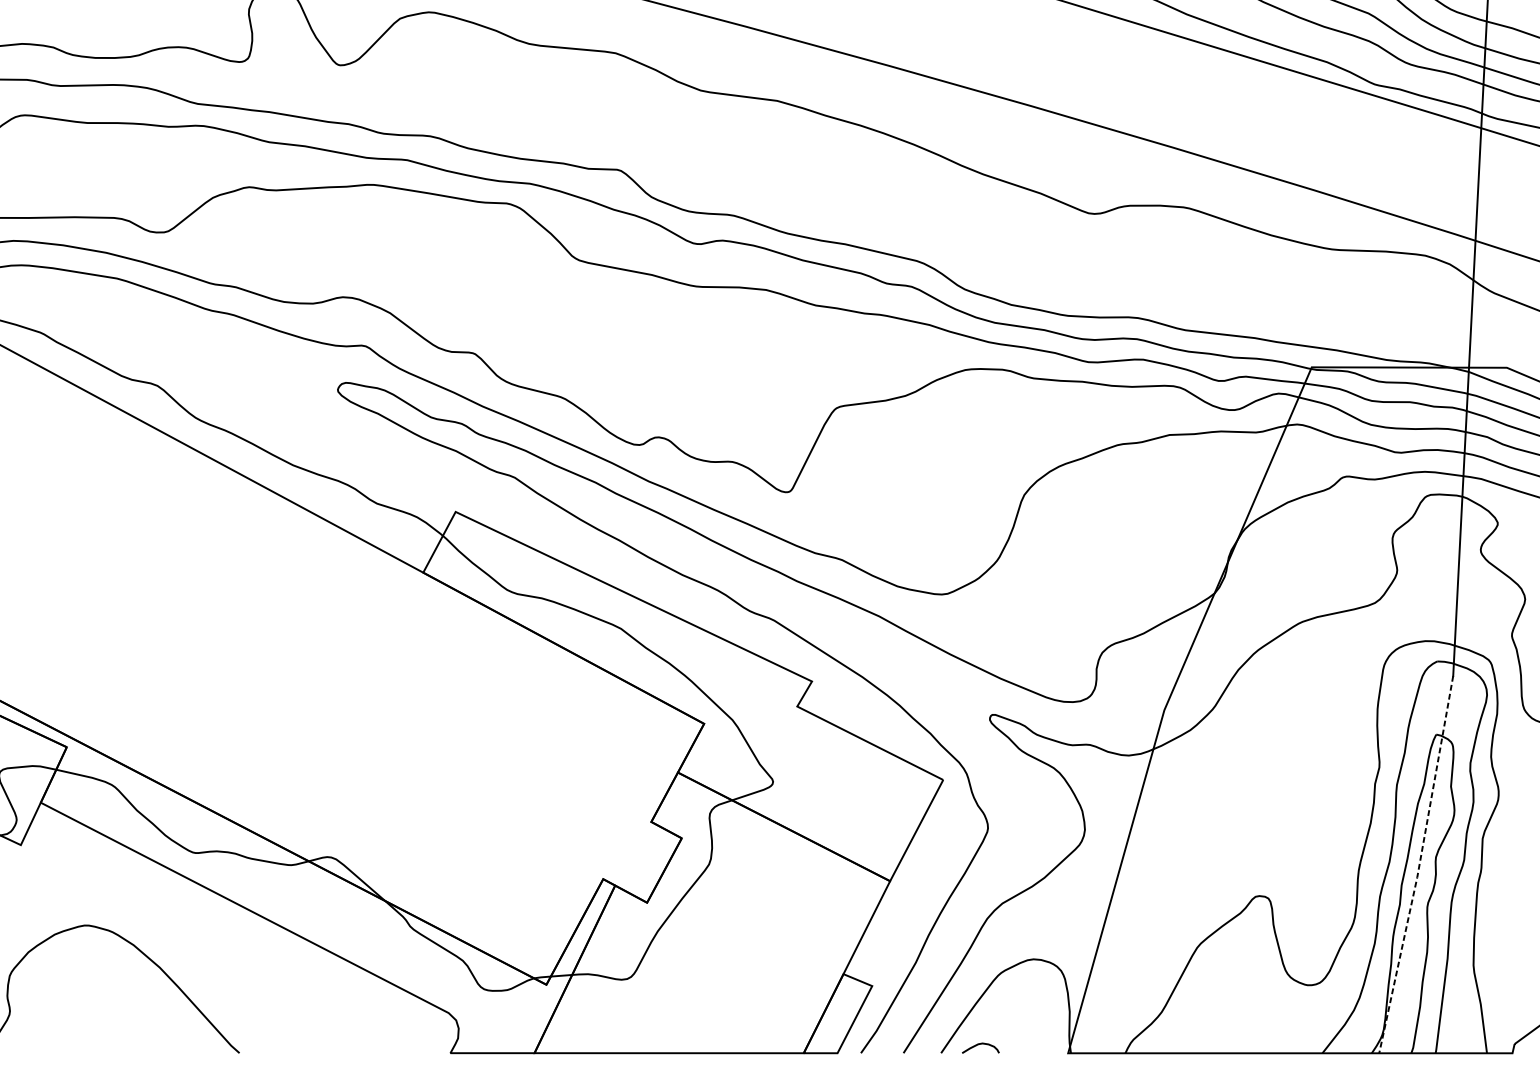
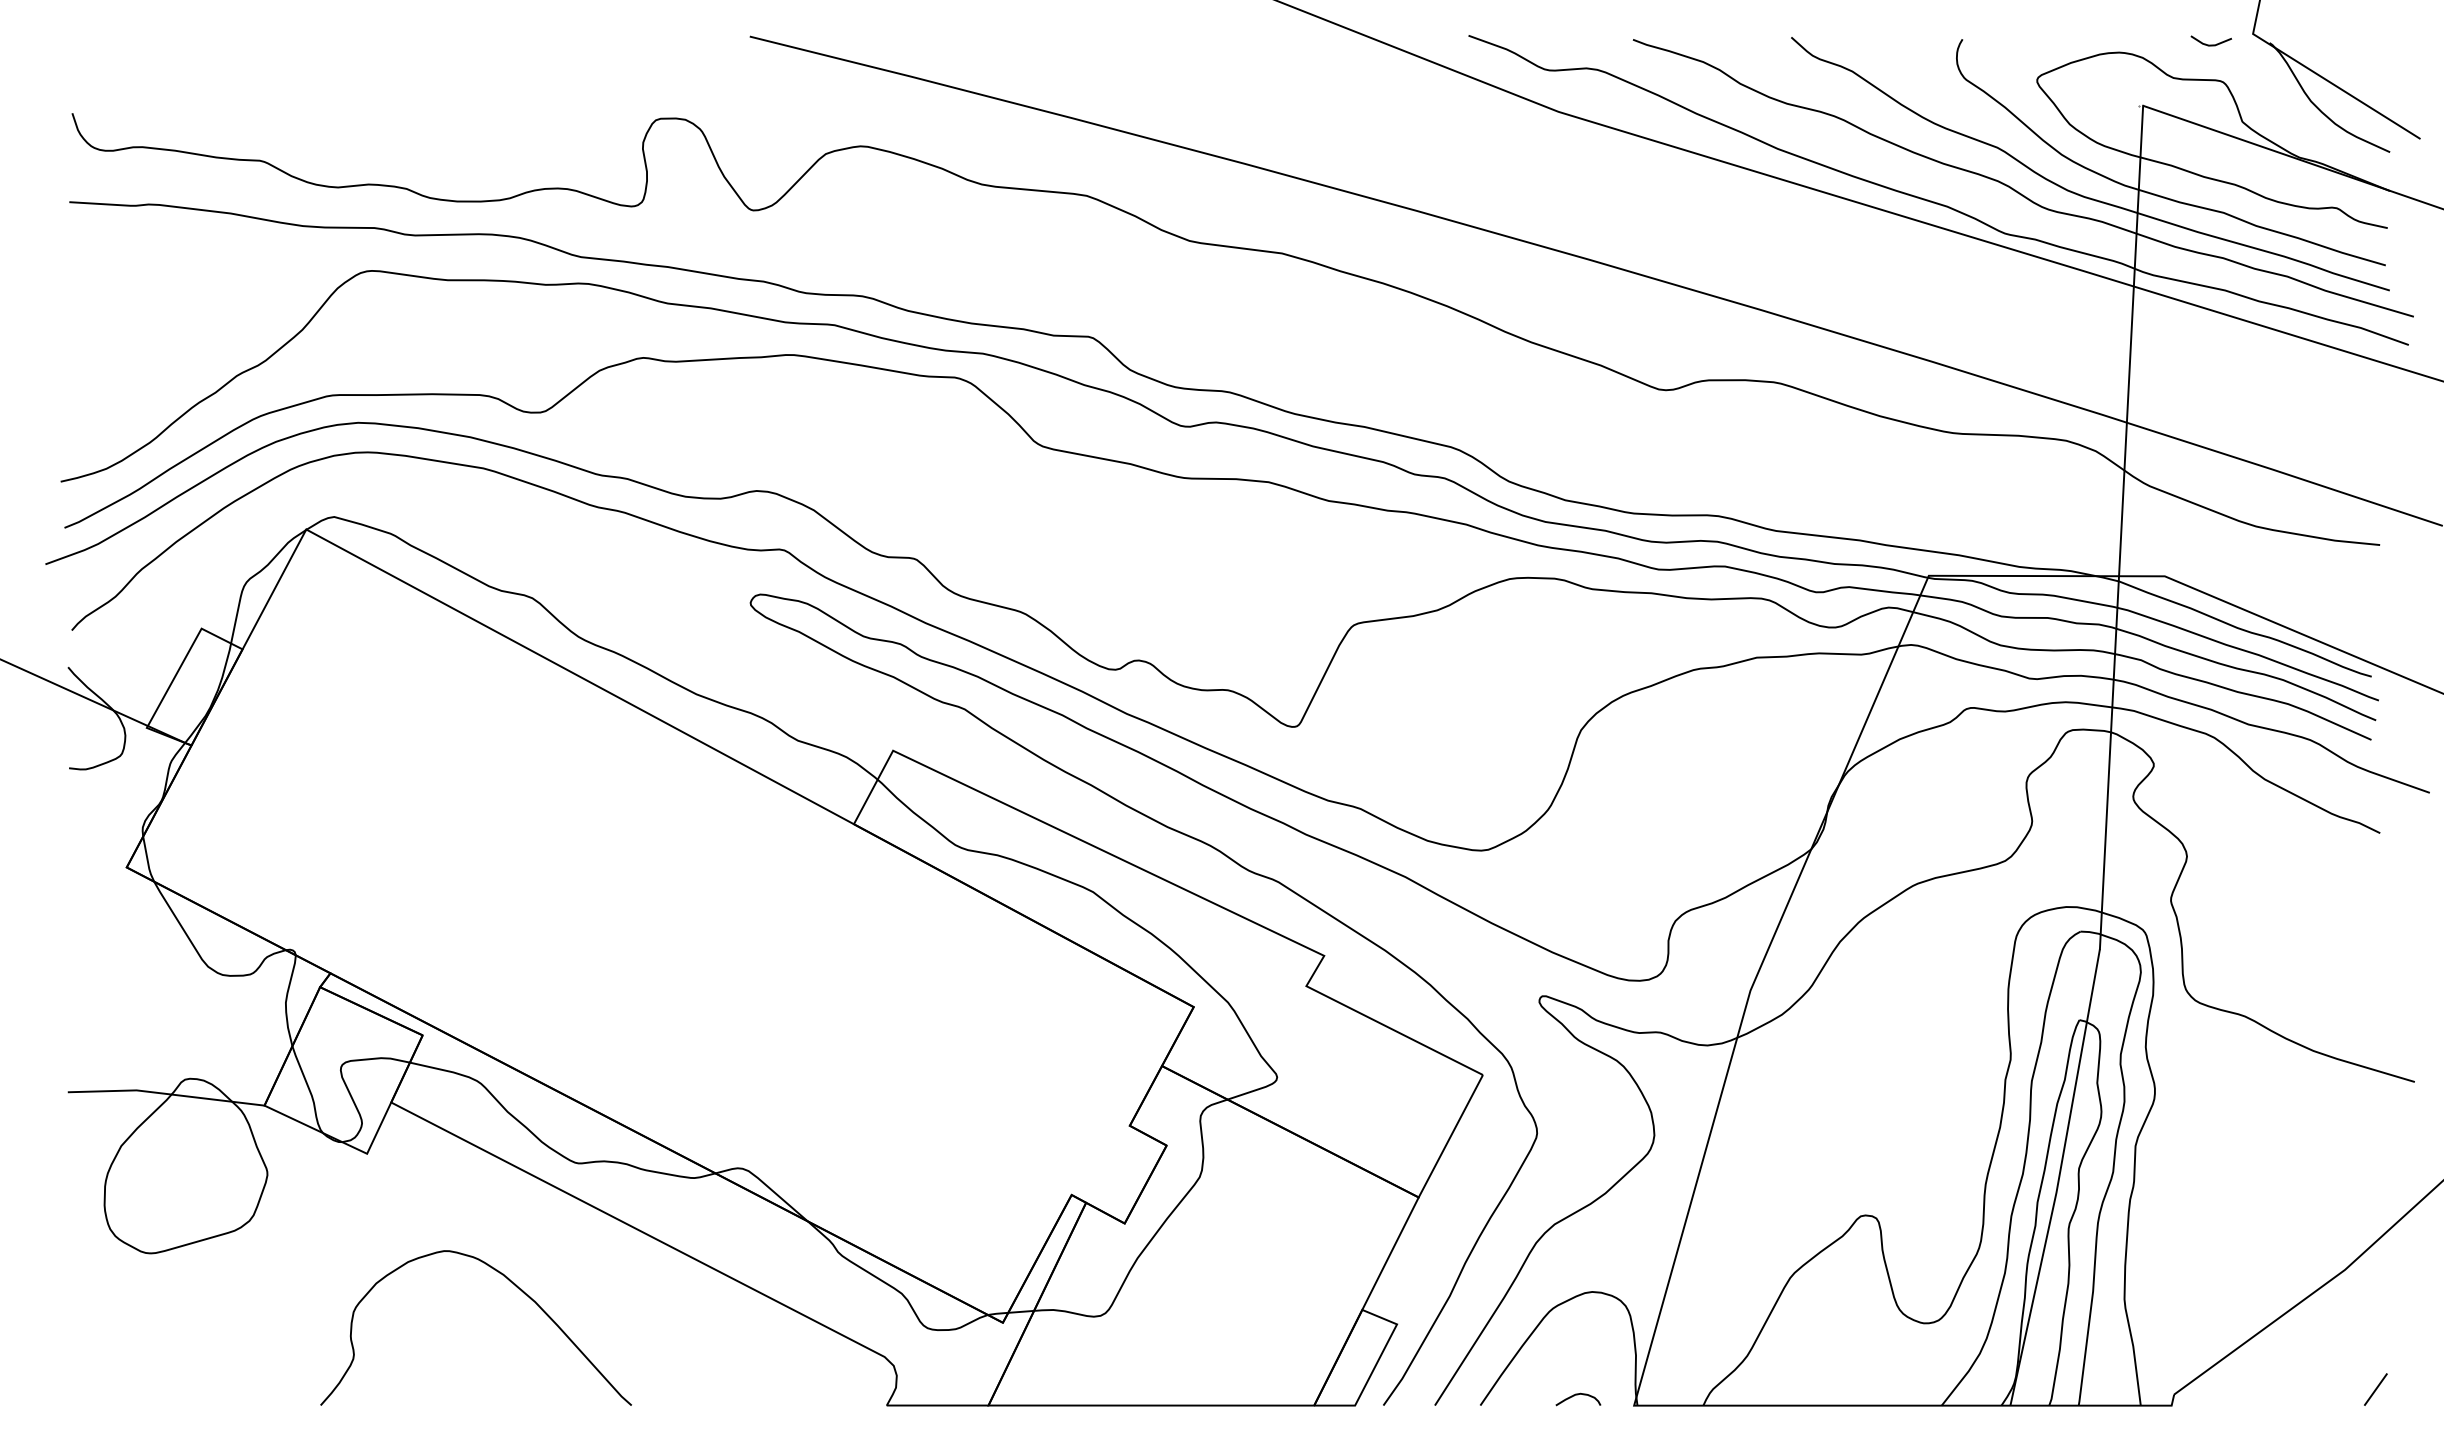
line: (1418, 865) -> (2058, 1178), dashed -> solid
curve: (980, 1044) -> (1578, 1395), moved

